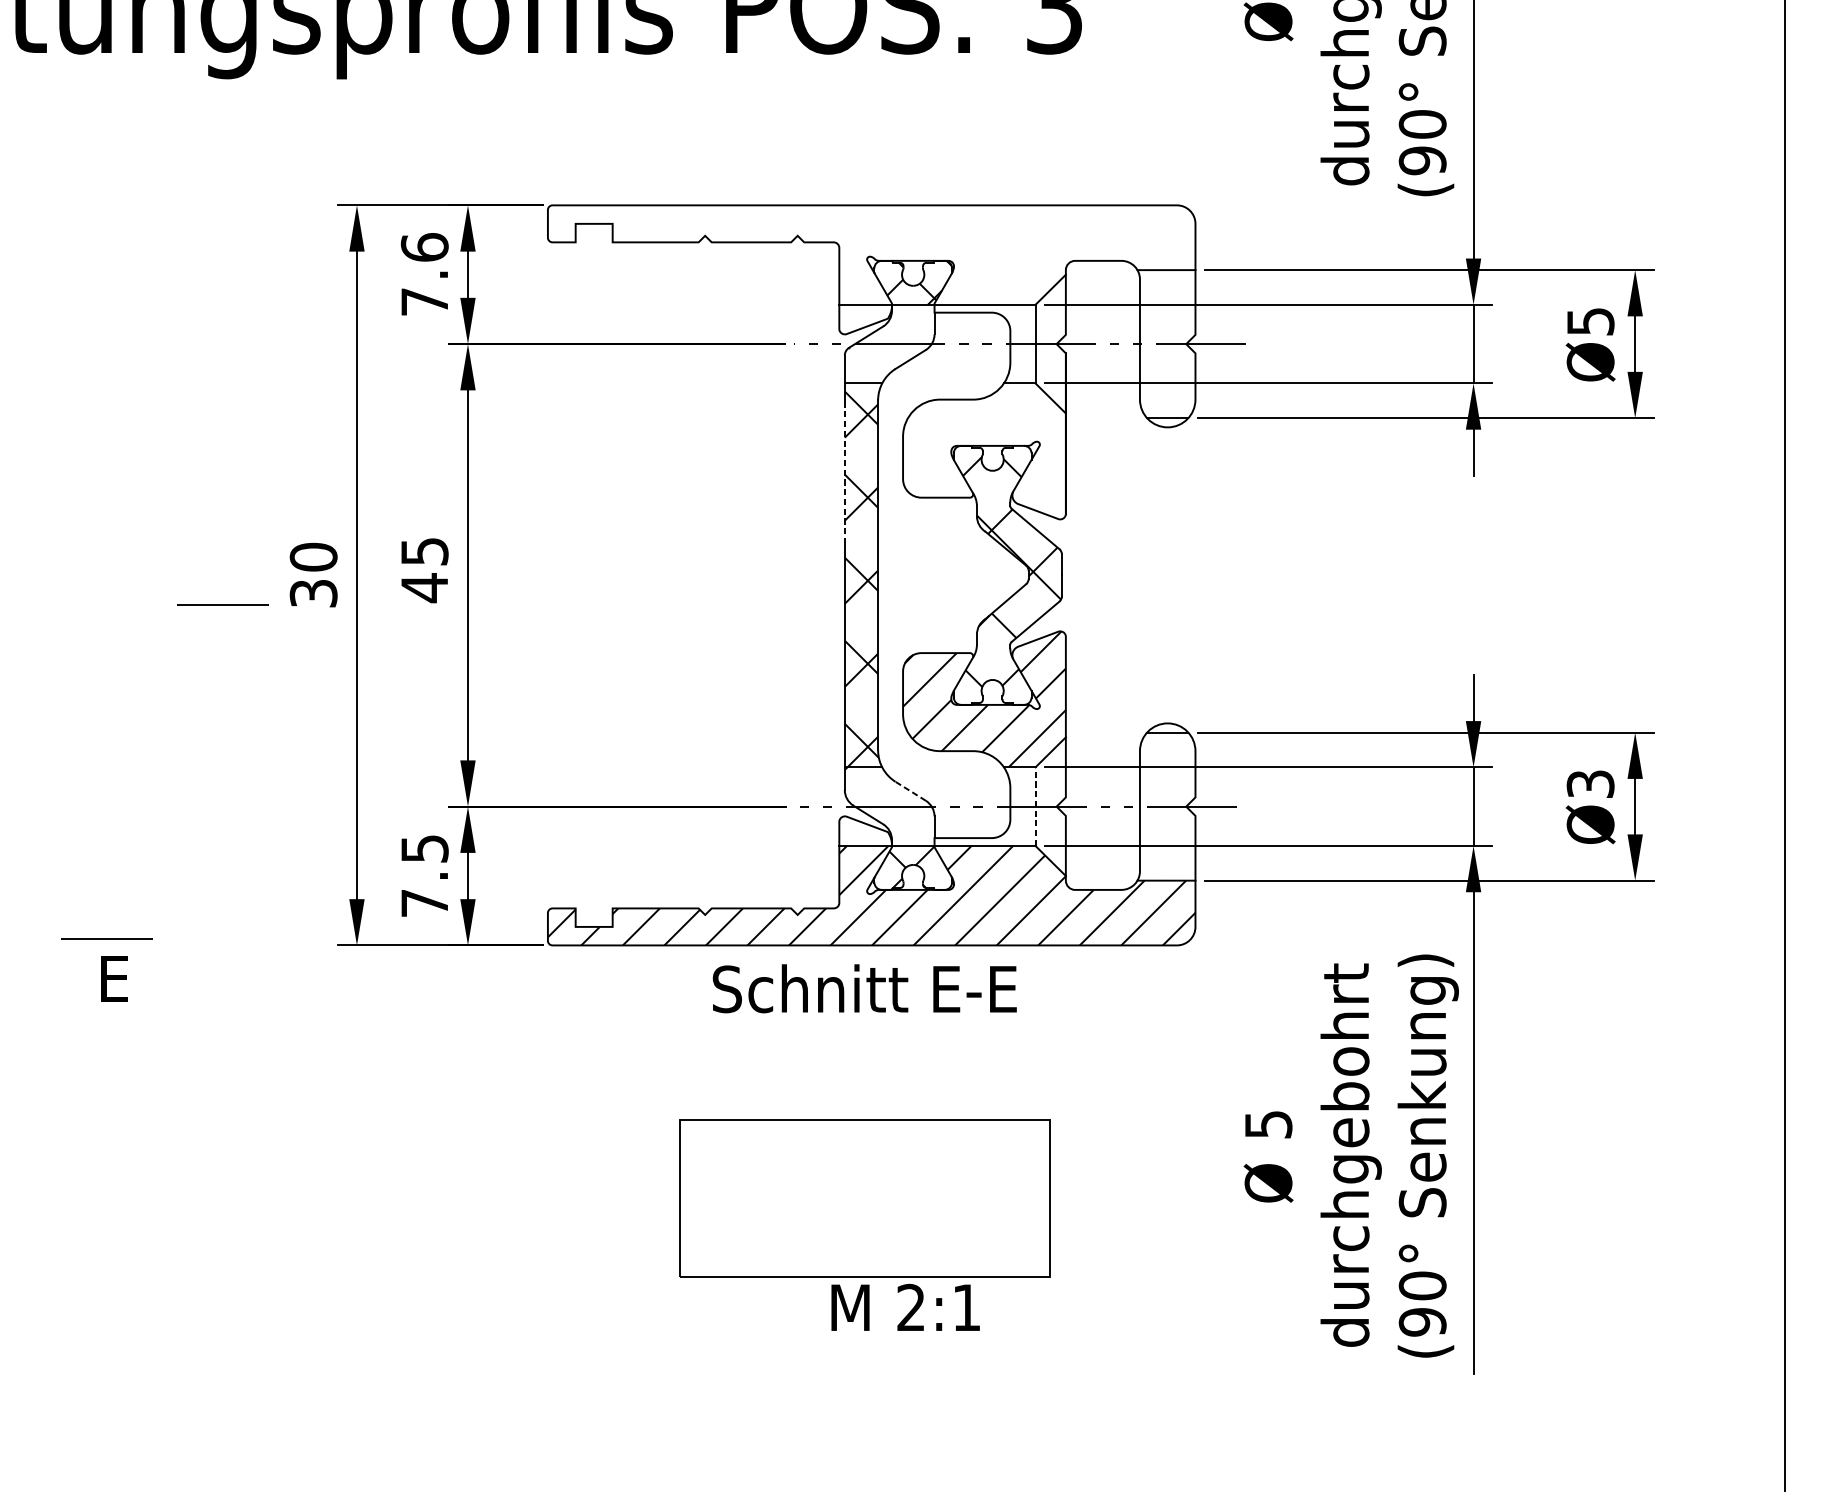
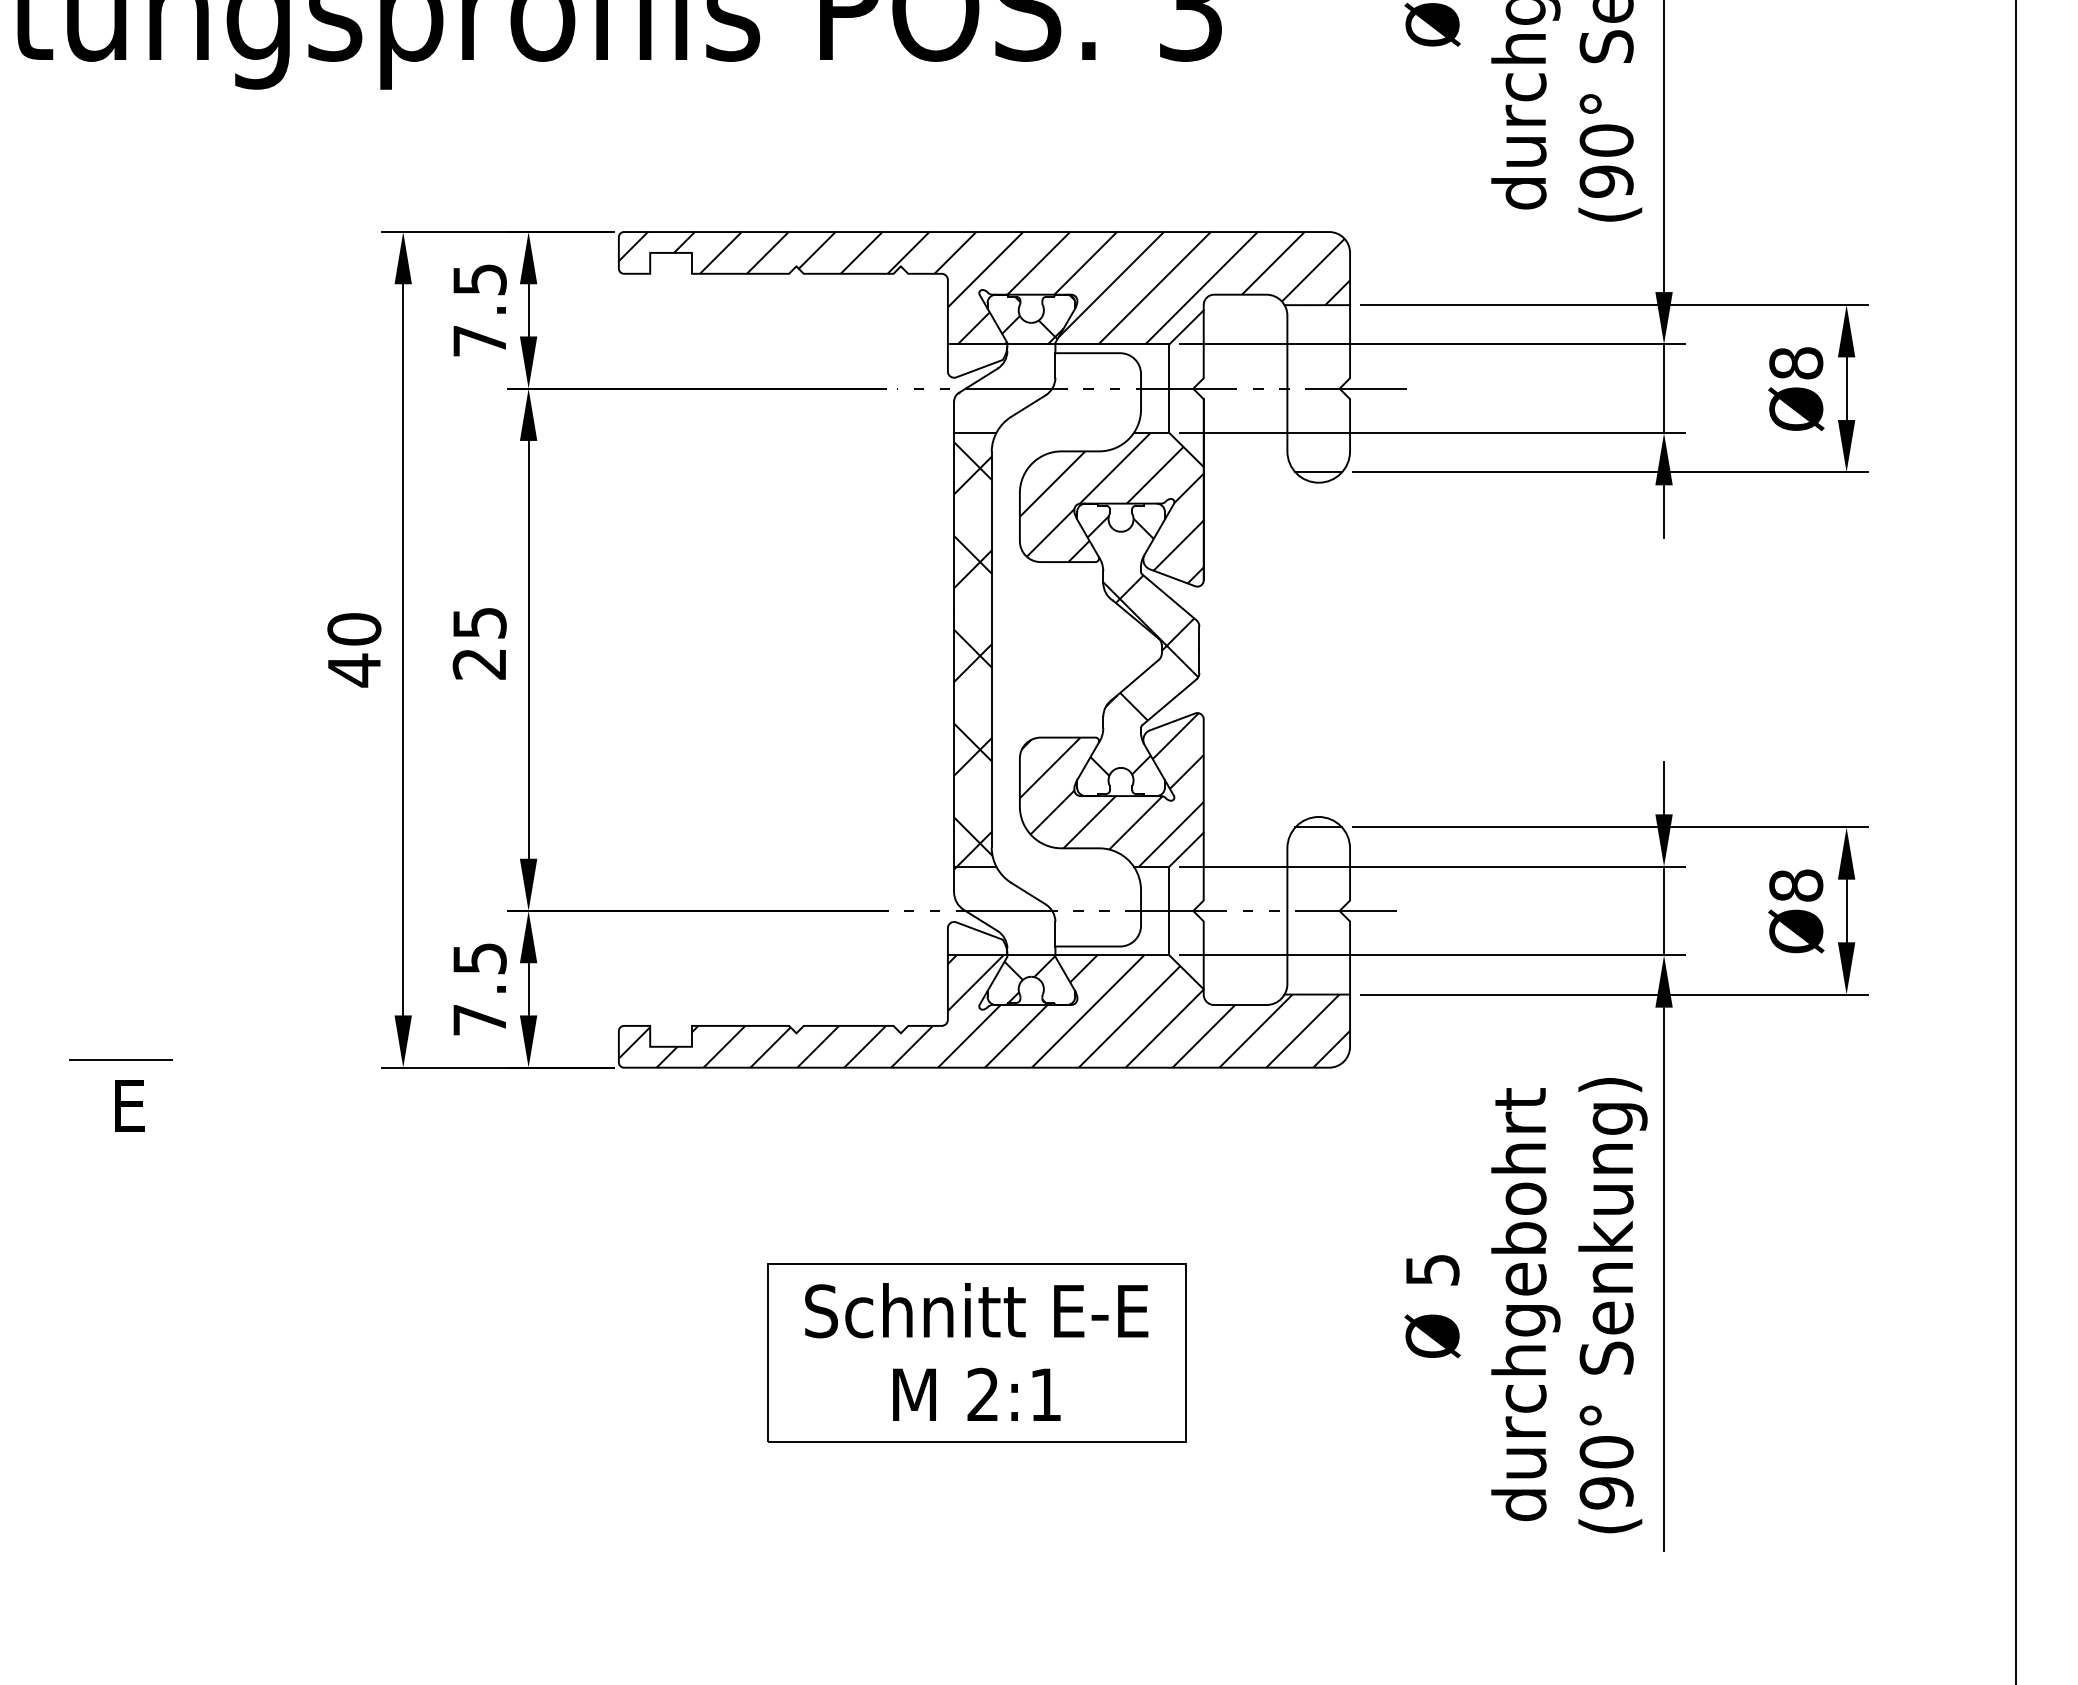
text: (424, 247) -> (479, 279), 7.6 -> 7.5
hatch: (871, 255) -> (984, 288), added
text: (1590, 321) -> (1796, 363), Ø5 -> Ø8
hatch: (984, 450) -> (1111, 508), added
line: (845, 472) -> (954, 533), dashed -> solid
text: (423, 588) -> (478, 664), 45 -> 25
text: (313, 593) -> (354, 670), 30 -> 40
line: (222, 604) -> (251, 682), removed
text: (1590, 784) -> (1796, 885), Ø3 -> Ø8
line: (910, 791) -> (1028, 893), dashed -> solid
line: (1035, 806) -> (1169, 910), dashed -> solid
text: (864, 988) -> (976, 1310), moved
text: (905, 1306) -> (976, 1393), moved

